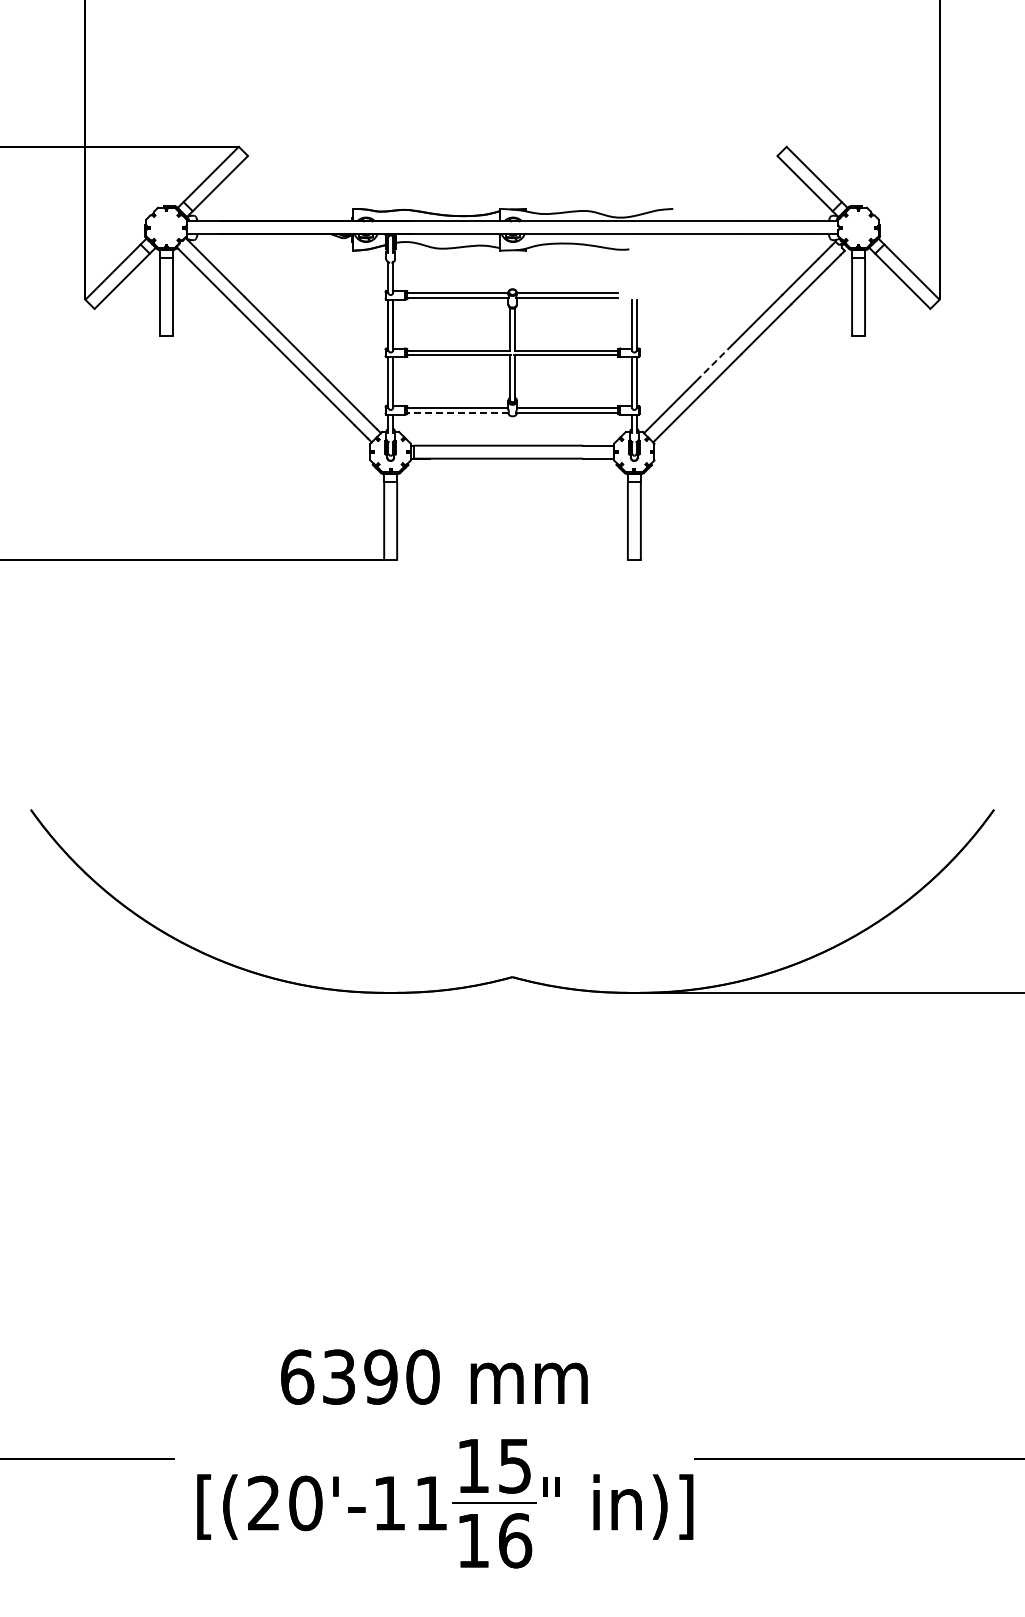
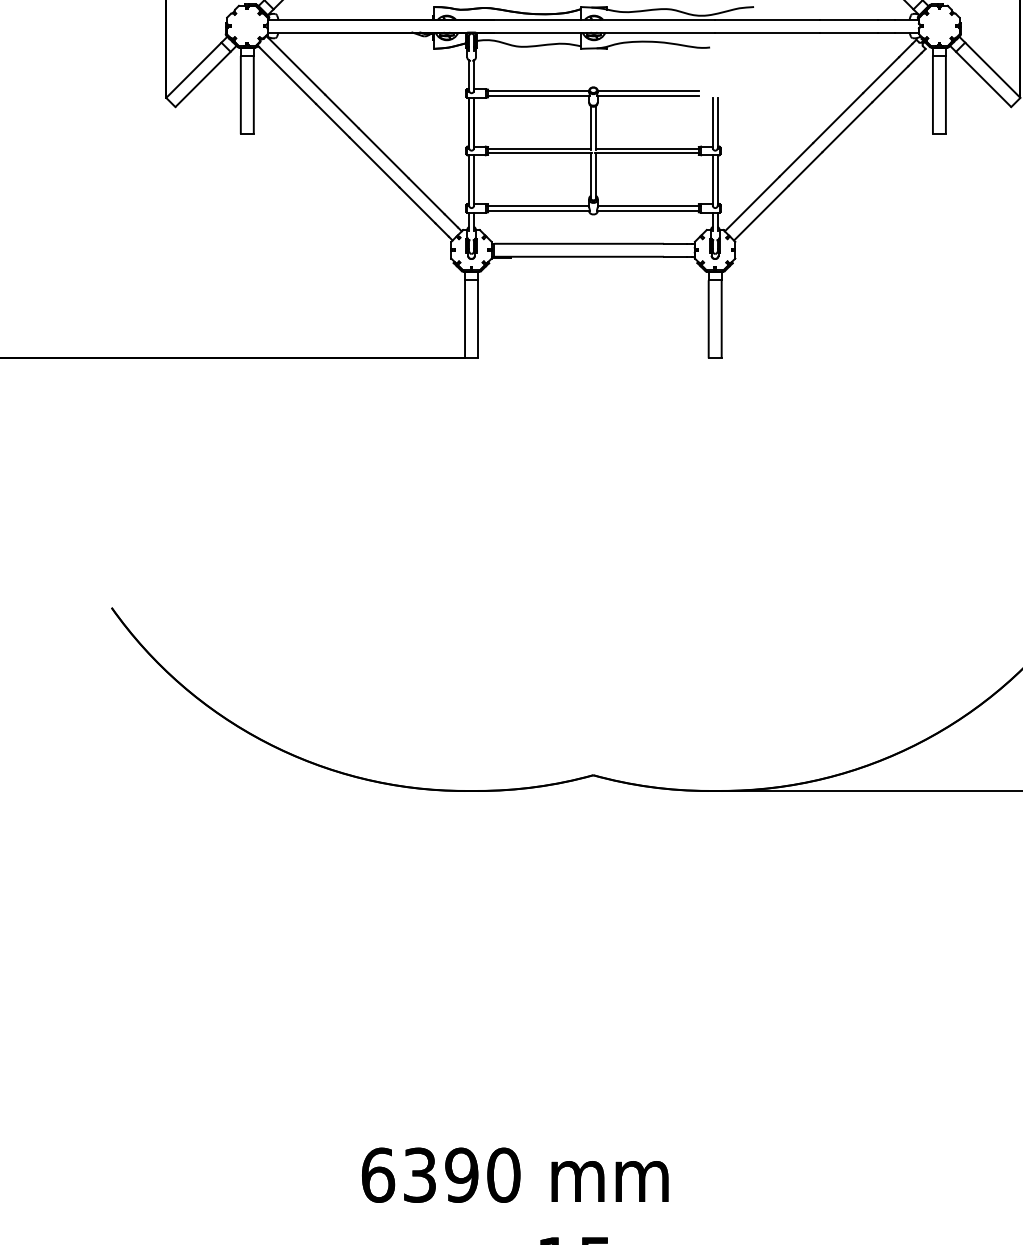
line: (715, 361) -> (796, 159), dashed -> solid
line: (458, 412) -> (539, 210), dashed -> solid

